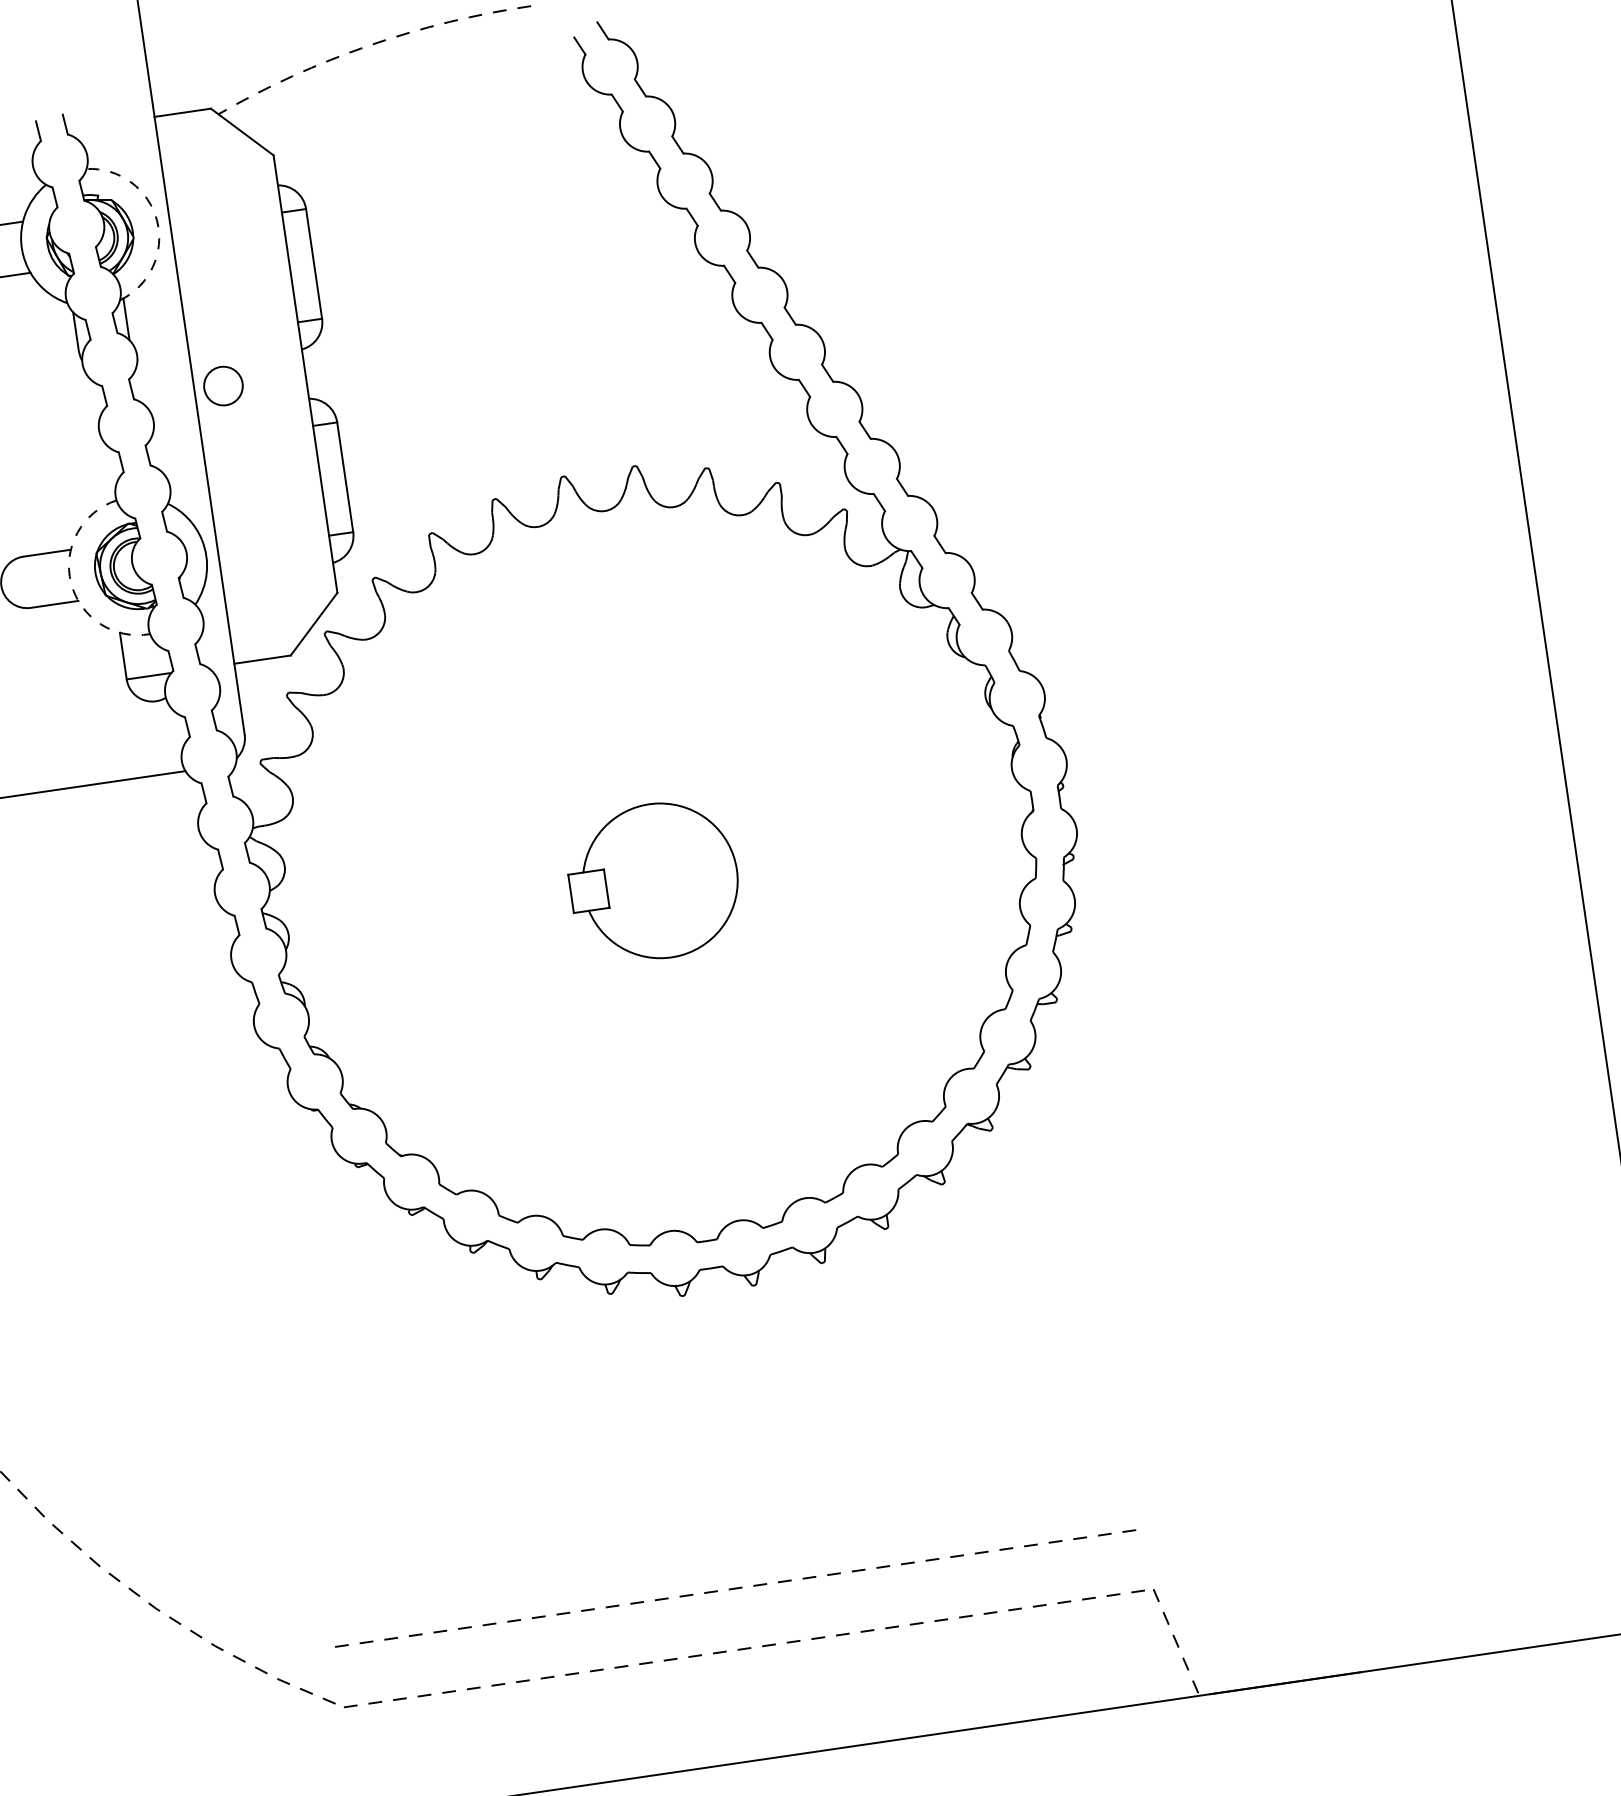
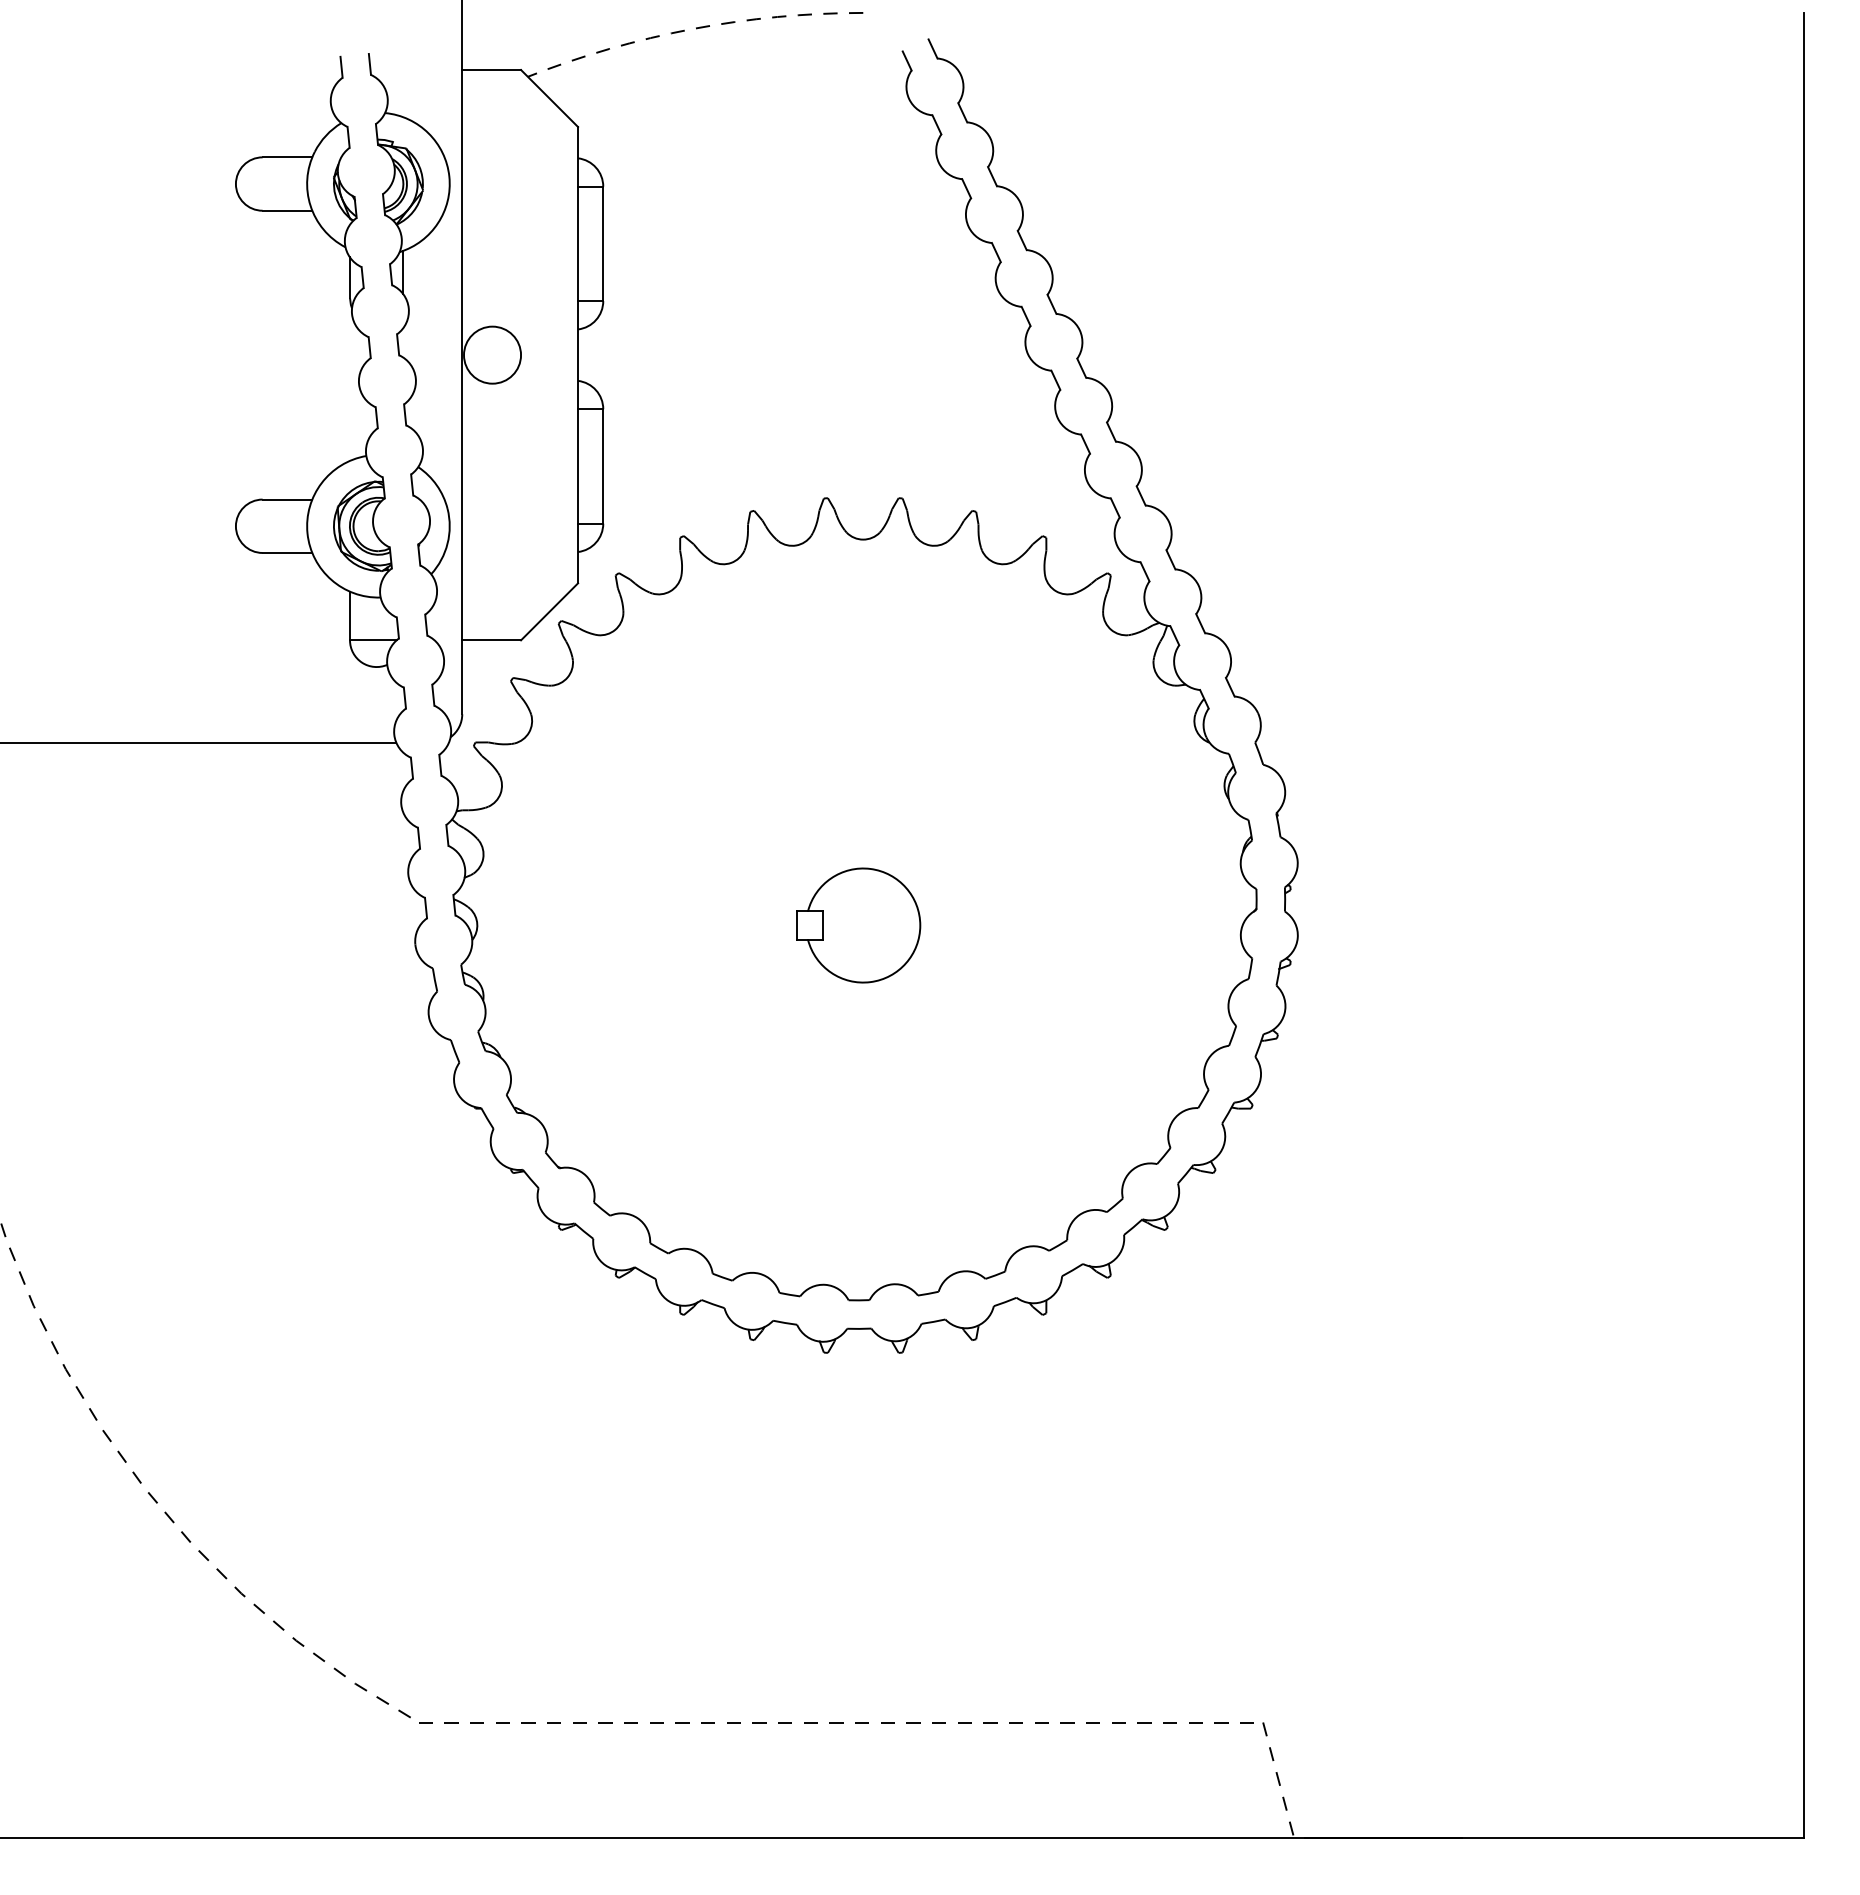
arc: (157, 220) -> (449, 176), dashed -> solid
circle: (223, 385) -> (492, 354), size x1.43
arc: (71, 582) -> (307, 533), dashed -> solid
part: (654, 881) -> (858, 925), size x0.71
line: (735, 1588) -> (836, 1659), removed

